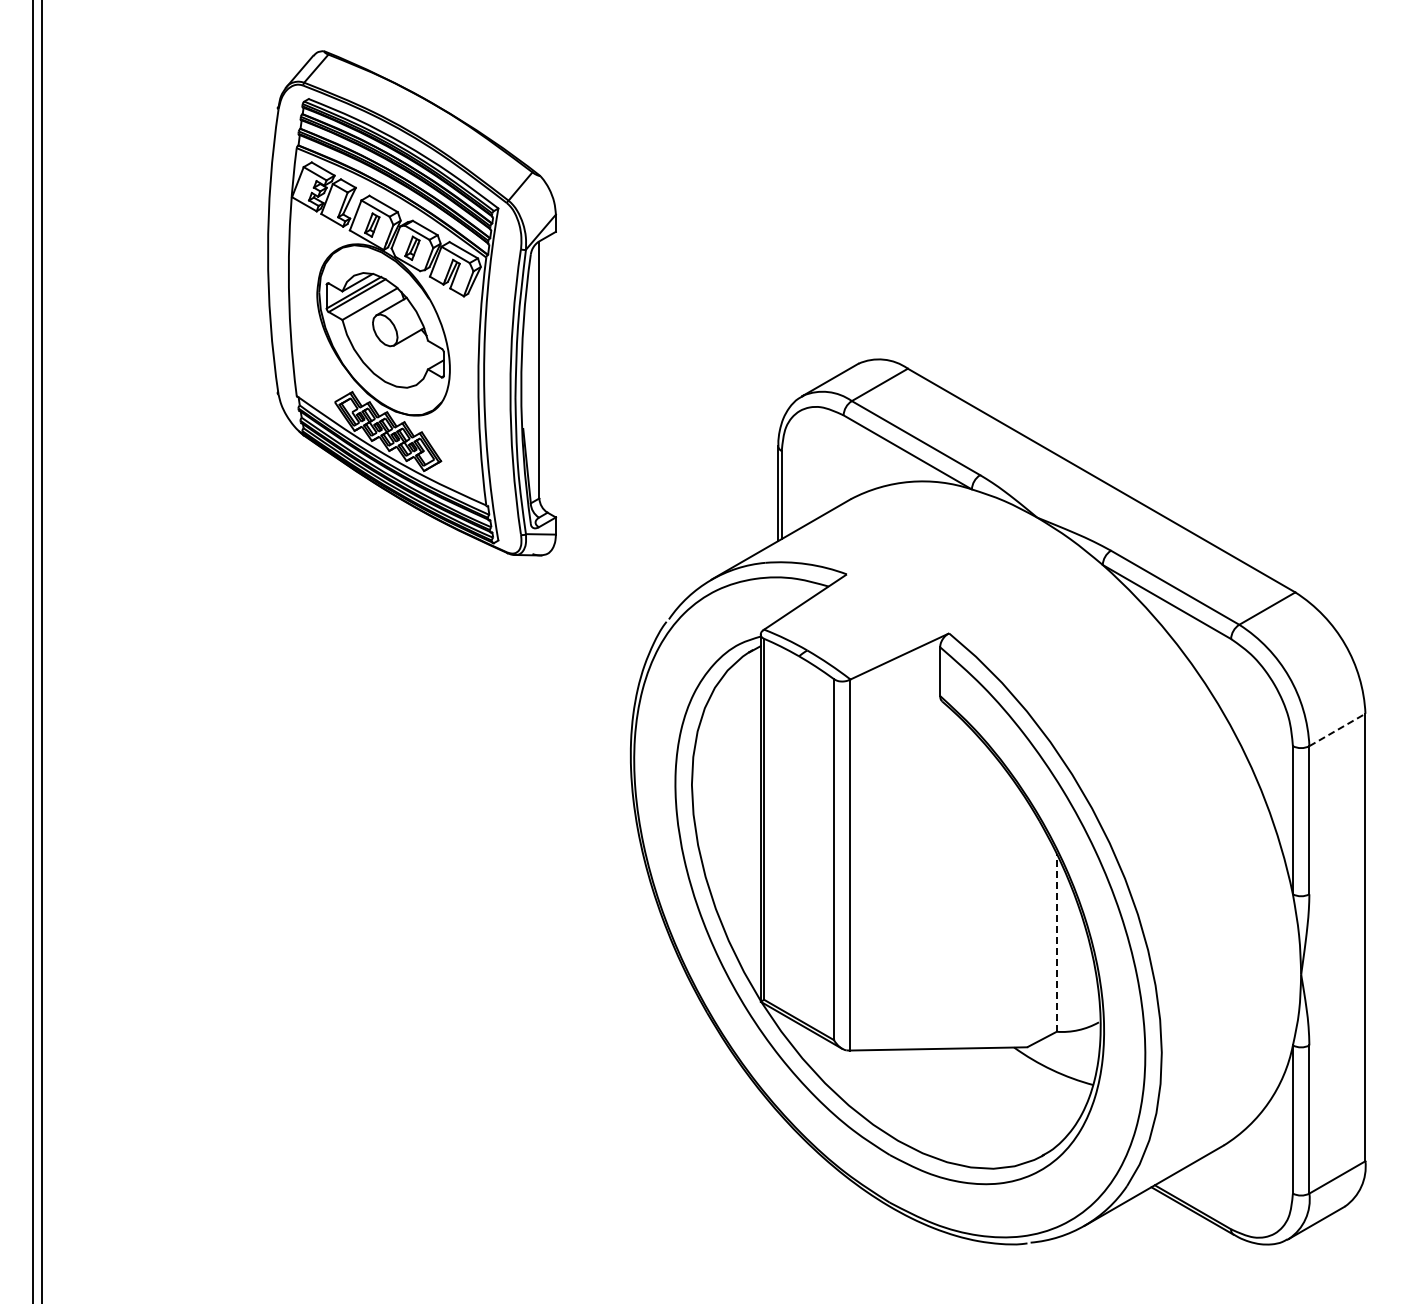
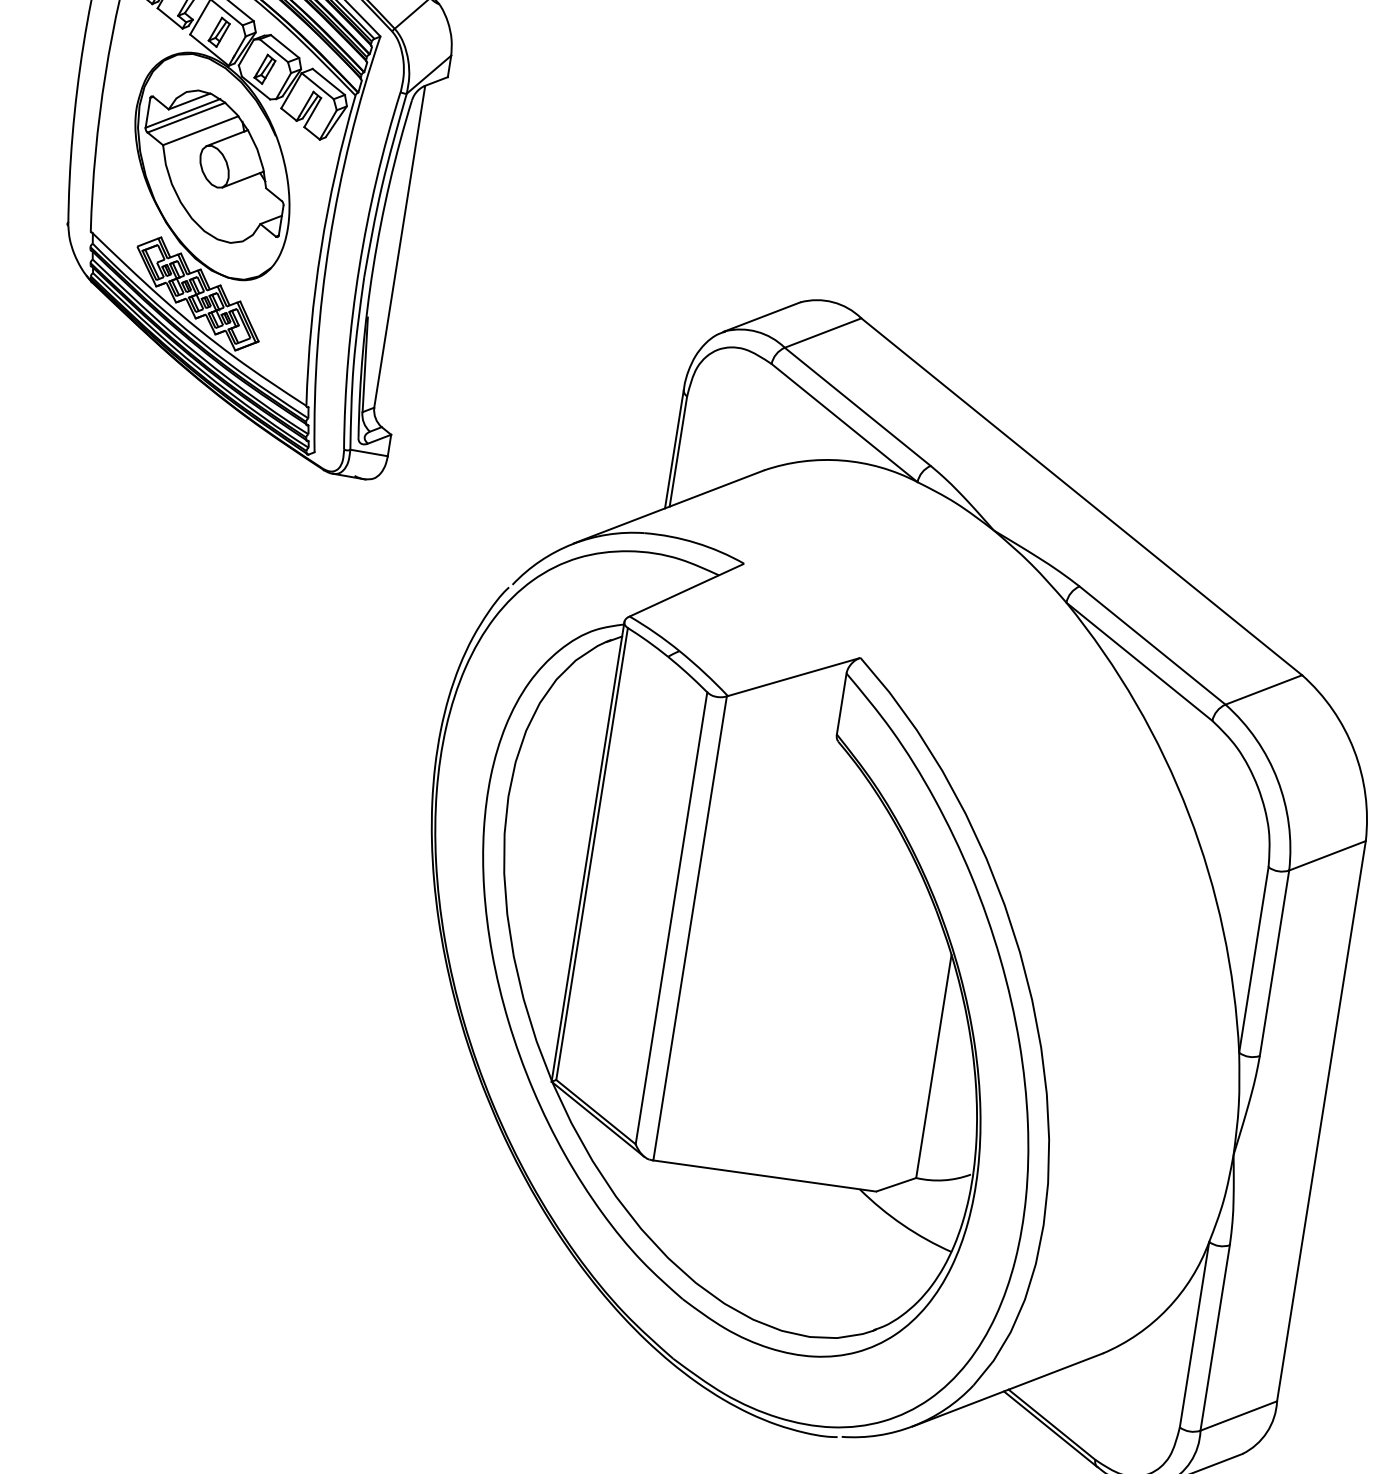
line: (1337, 729) -> (1327, 855), dashed -> solid
line: (1056, 942) -> (933, 1066), dashed -> solid

